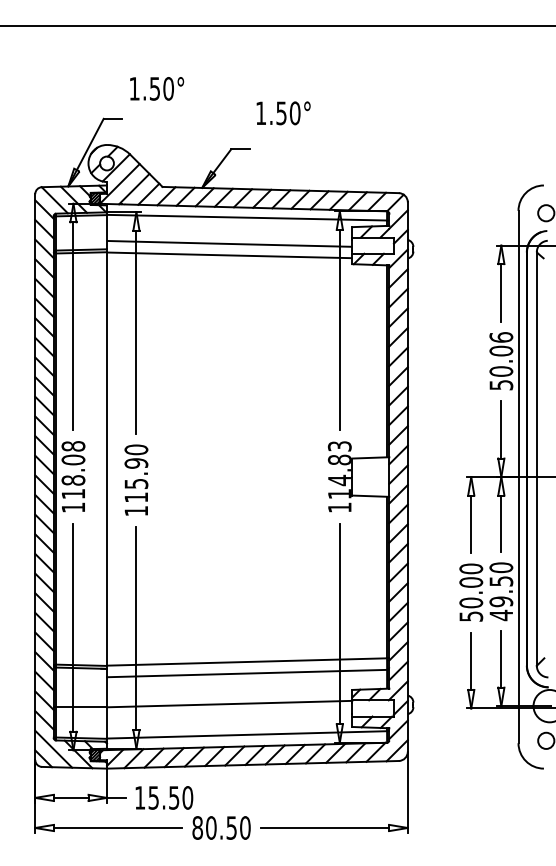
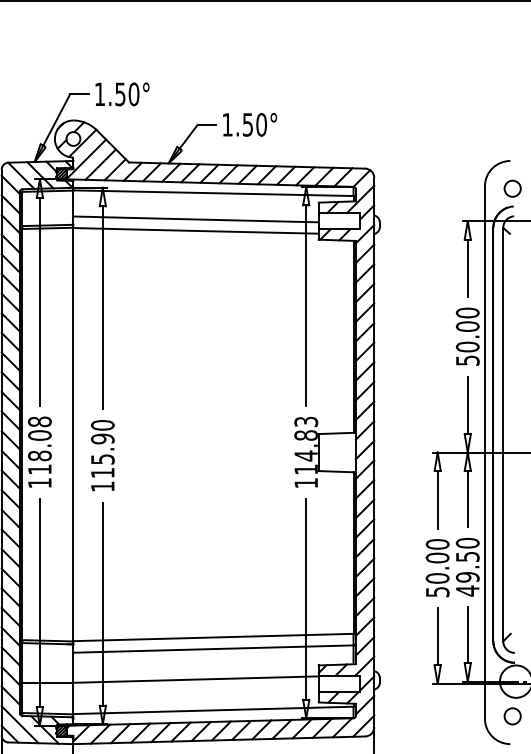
text: (157, 88) -> (122, 94), moved
text: (283, 113) -> (249, 125), moved
text: (500, 337) -> (466, 313), 50.06 -> 50.00

